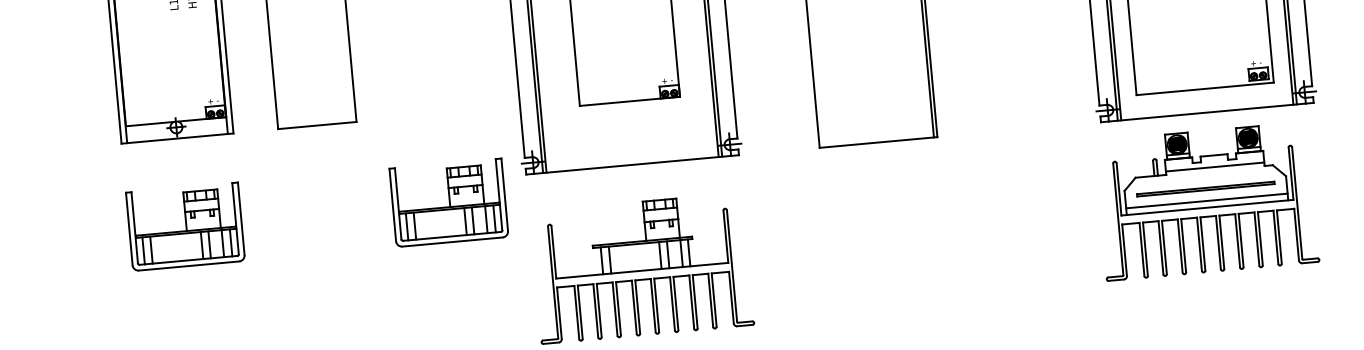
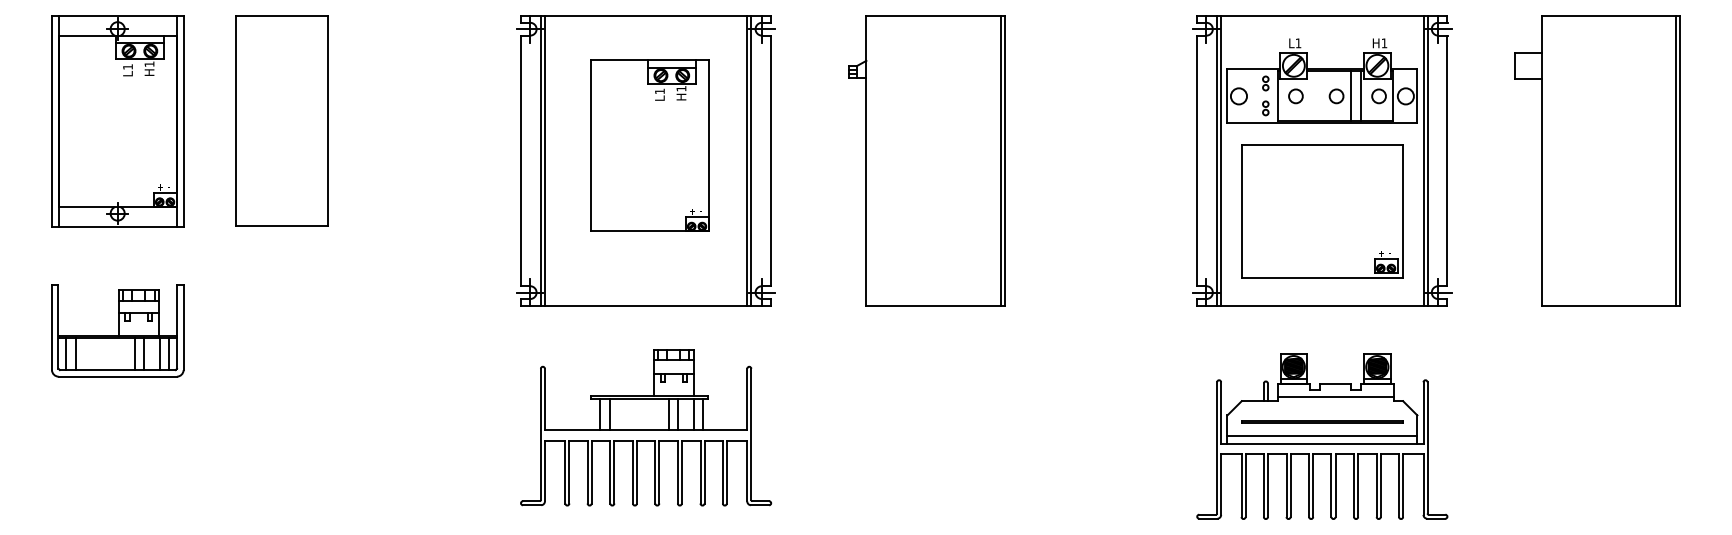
part: (1207, 201) -> (1322, 436), moved
part: (448, 202) -> (427, 330), removed

